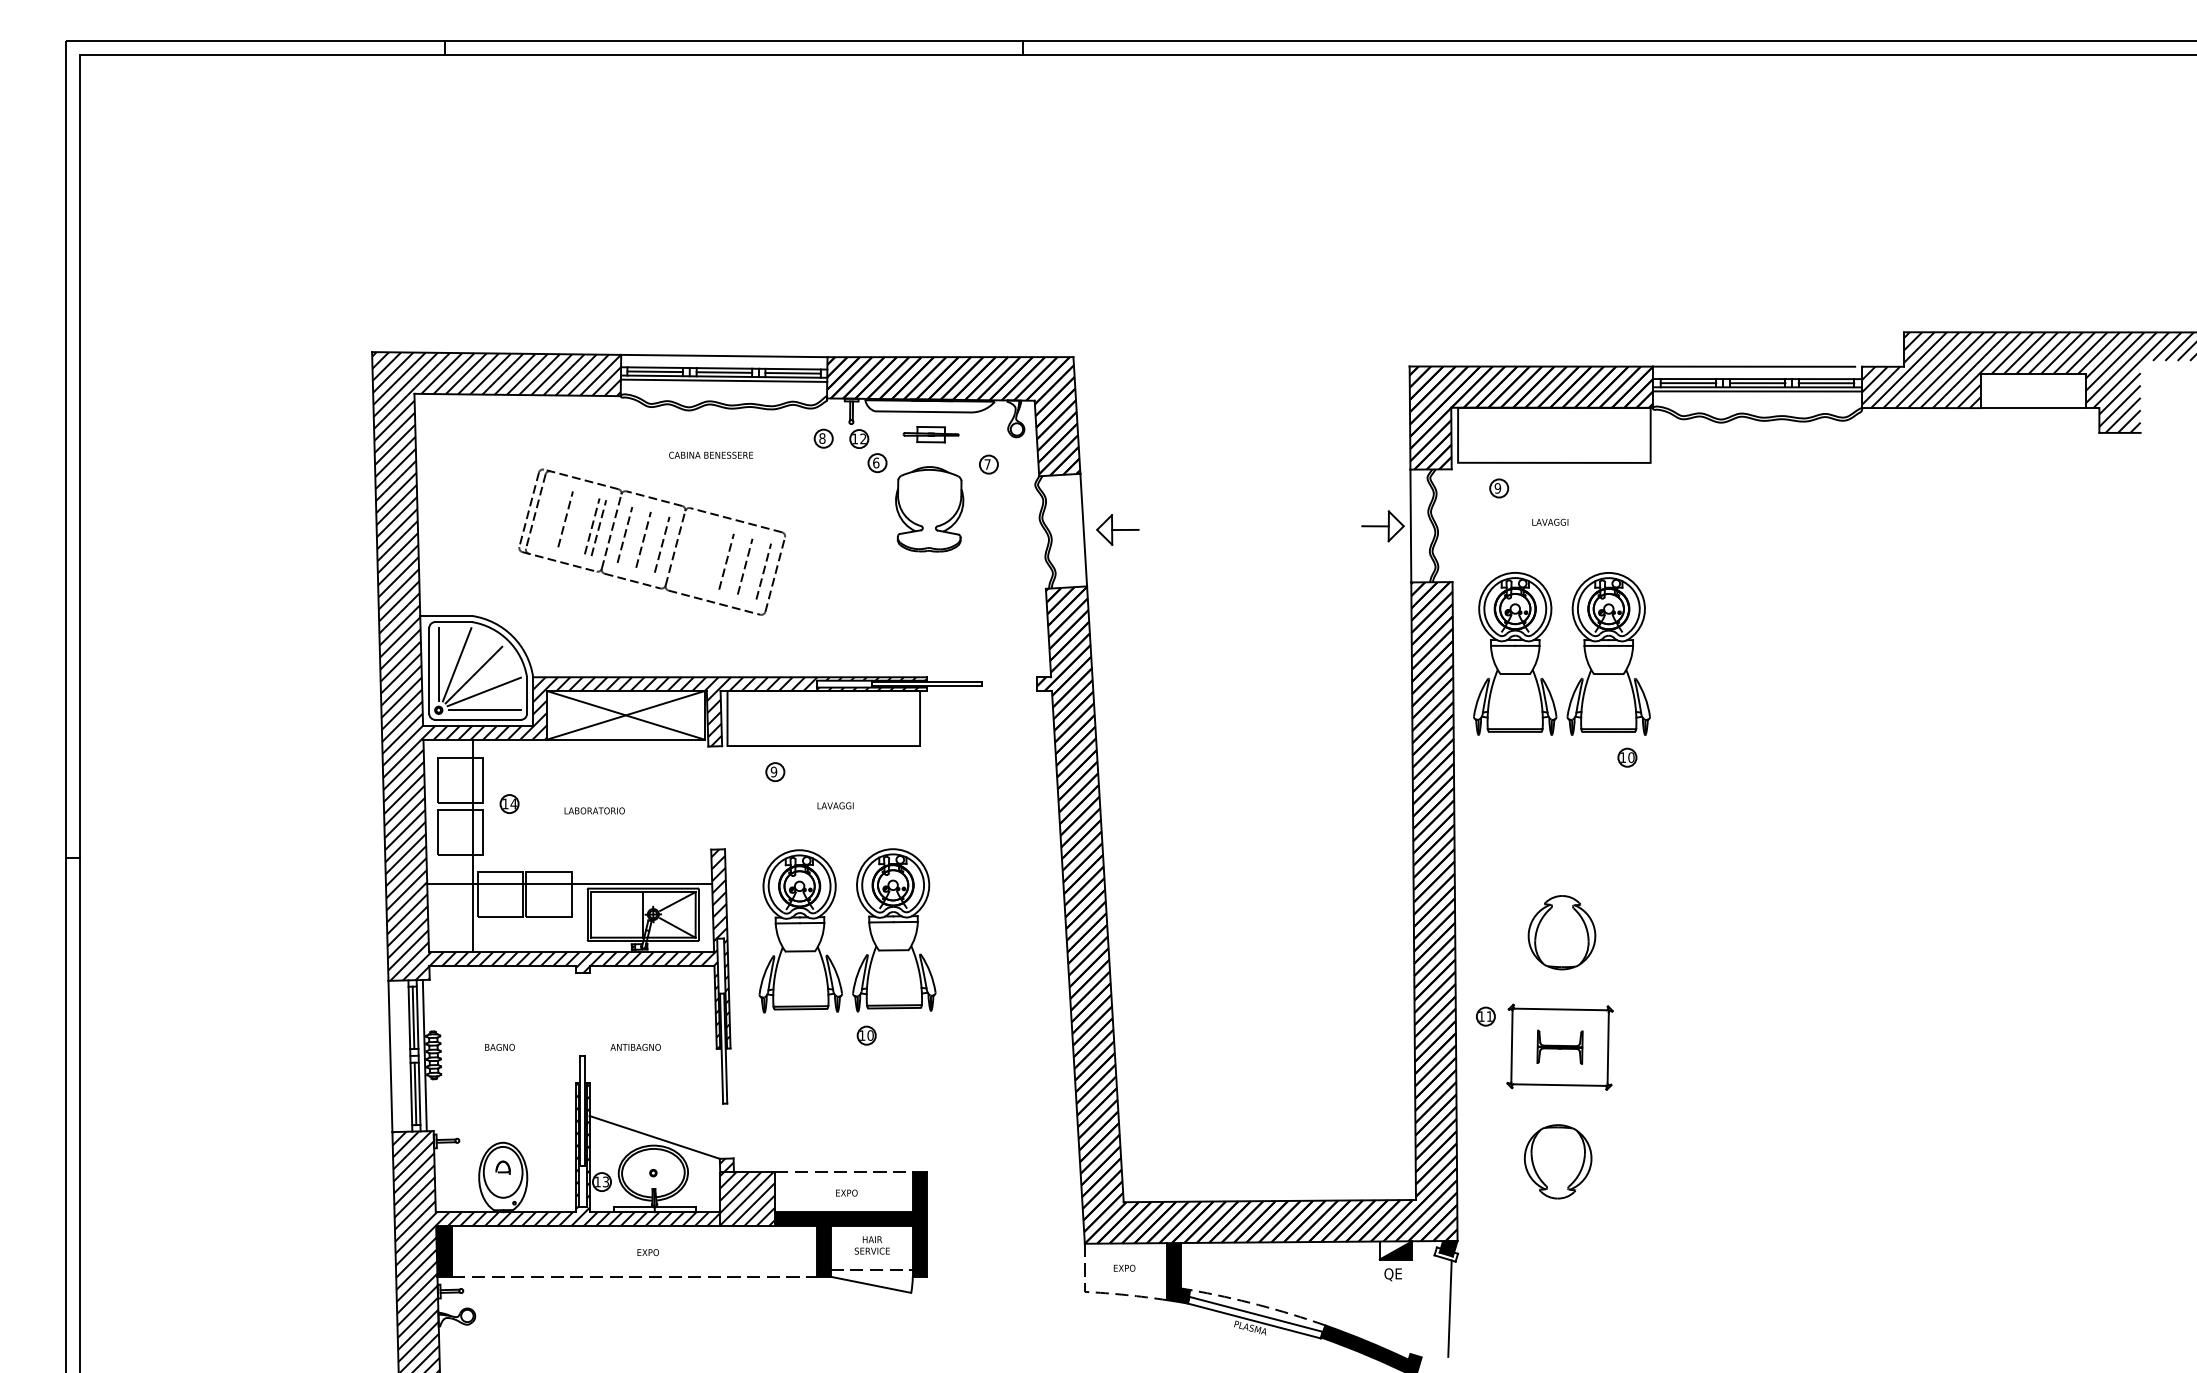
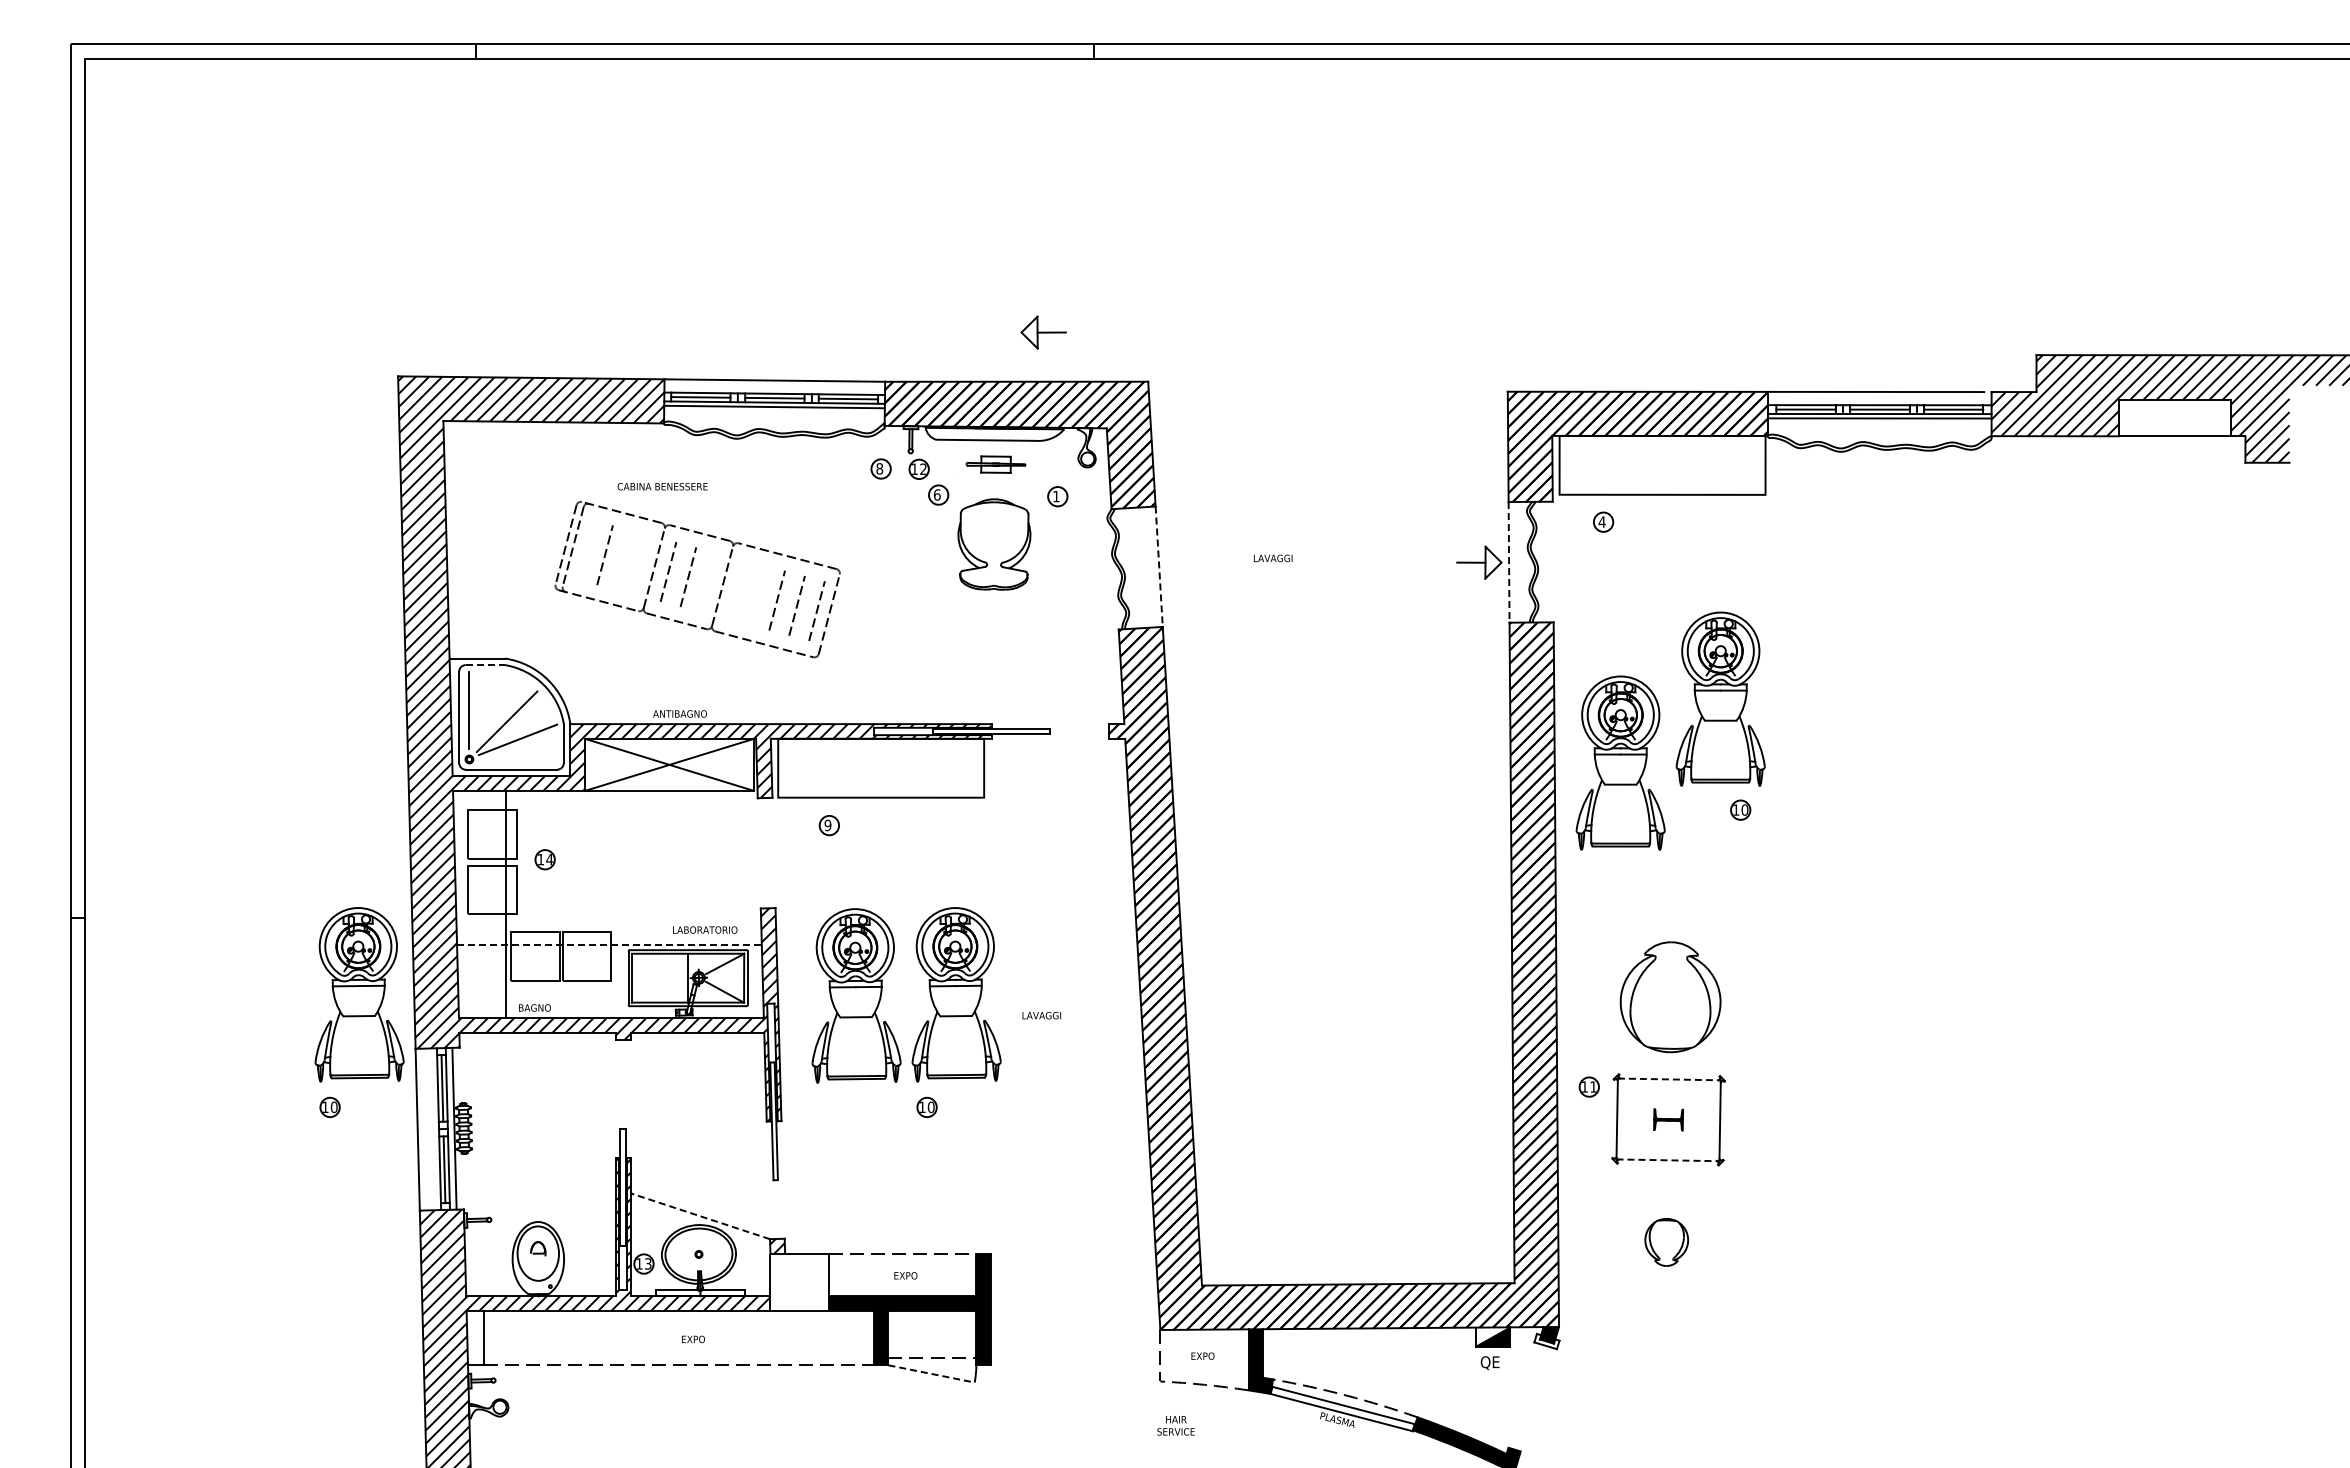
text: (710, 455) -> (662, 486), moved
text: (987, 464) -> (1056, 496), 7 -> 1
text: (1497, 487) -> (1601, 521), 9 -> 4
text: (1550, 522) -> (1273, 558), moved
line: (592, 526) -> (633, 562), removed
line: (1411, 526) -> (1509, 562), solid -> dashed
line: (598, 528) -> (640, 564), removed
part: (1117, 529) -> (1043, 332), moved
line: (1084, 530) -> (1159, 567), solid -> dashed
line: (662, 544) -> (708, 582), removed
line: (453, 622) -> (485, 665), solid -> dashed
part: (1515, 653) -> (1620, 762), moved
line: (456, 664) -> (488, 710), removed
line: (484, 710) -> (518, 759), removed
text: (835, 805) -> (1041, 1015), moved
text: (595, 810) -> (705, 929), moved
line: (569, 883) -> (609, 944), solid -> dashed
part: (1561, 932) -> (1670, 997), size x1.4
part: (336, 946) -> (359, 1012), added
line: (1560, 1009) -> (1669, 1079), solid -> dashed
text: (499, 1046) -> (534, 1007), moved
text: (635, 1046) -> (679, 713), moved
part: (1559, 1046) -> (1668, 1119), size x0.6
line: (1559, 1085) -> (1668, 1160), solid -> dashed
line: (653, 1137) -> (699, 1216), solid -> dashed
part: (1558, 1161) -> (1666, 1242), size x0.6
hatch: (747, 1199) -> (799, 1282), removed
text: (871, 1245) -> (1175, 1425), moved
fill: (443, 1251) -> (474, 1338), removed
line: (870, 1284) -> (931, 1373), solid -> dashed
line: (1449, 1308) -> (1550, 1399), removed

